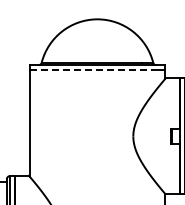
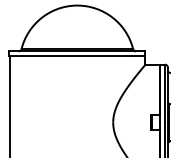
line: (91, 70) -> (71, 56), dashed -> solid

